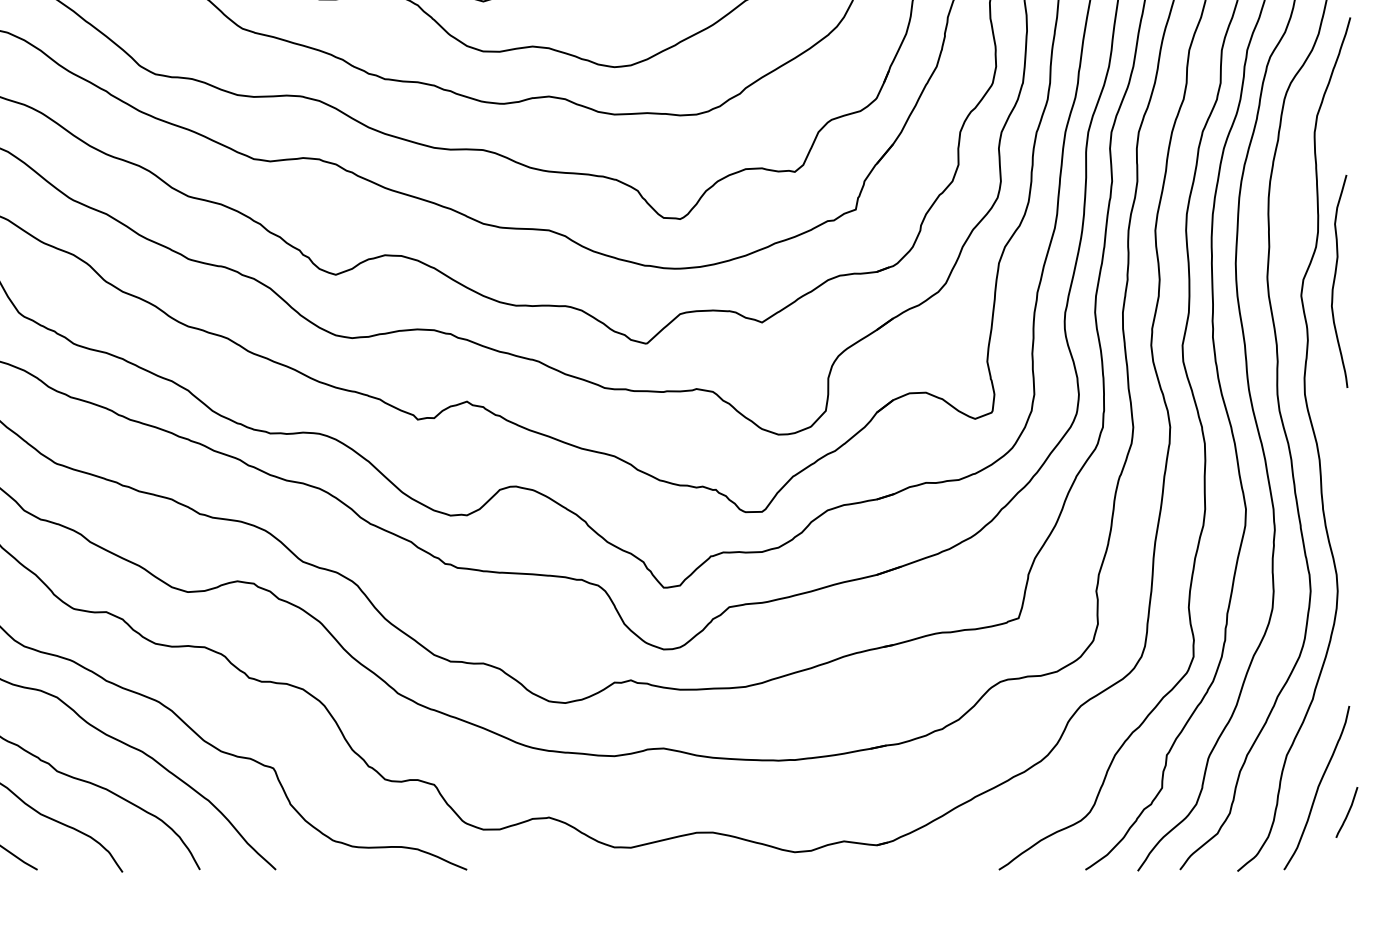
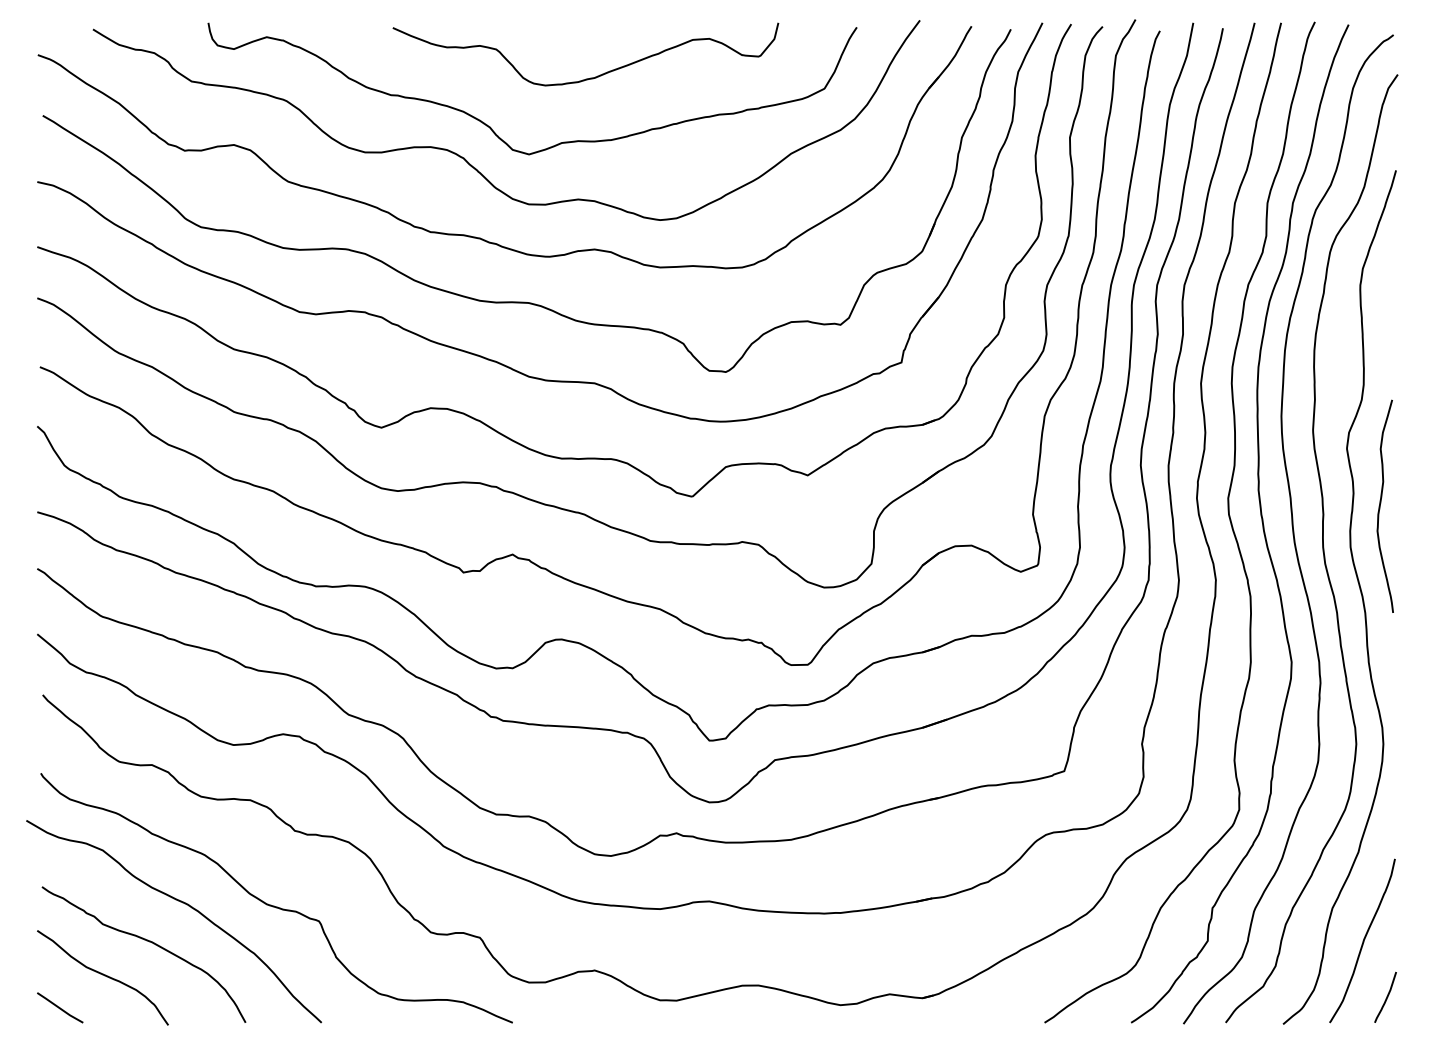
curve: (1335, 278) -> (1381, 503), moved
curve: (1347, 811) -> (1386, 996), moved

